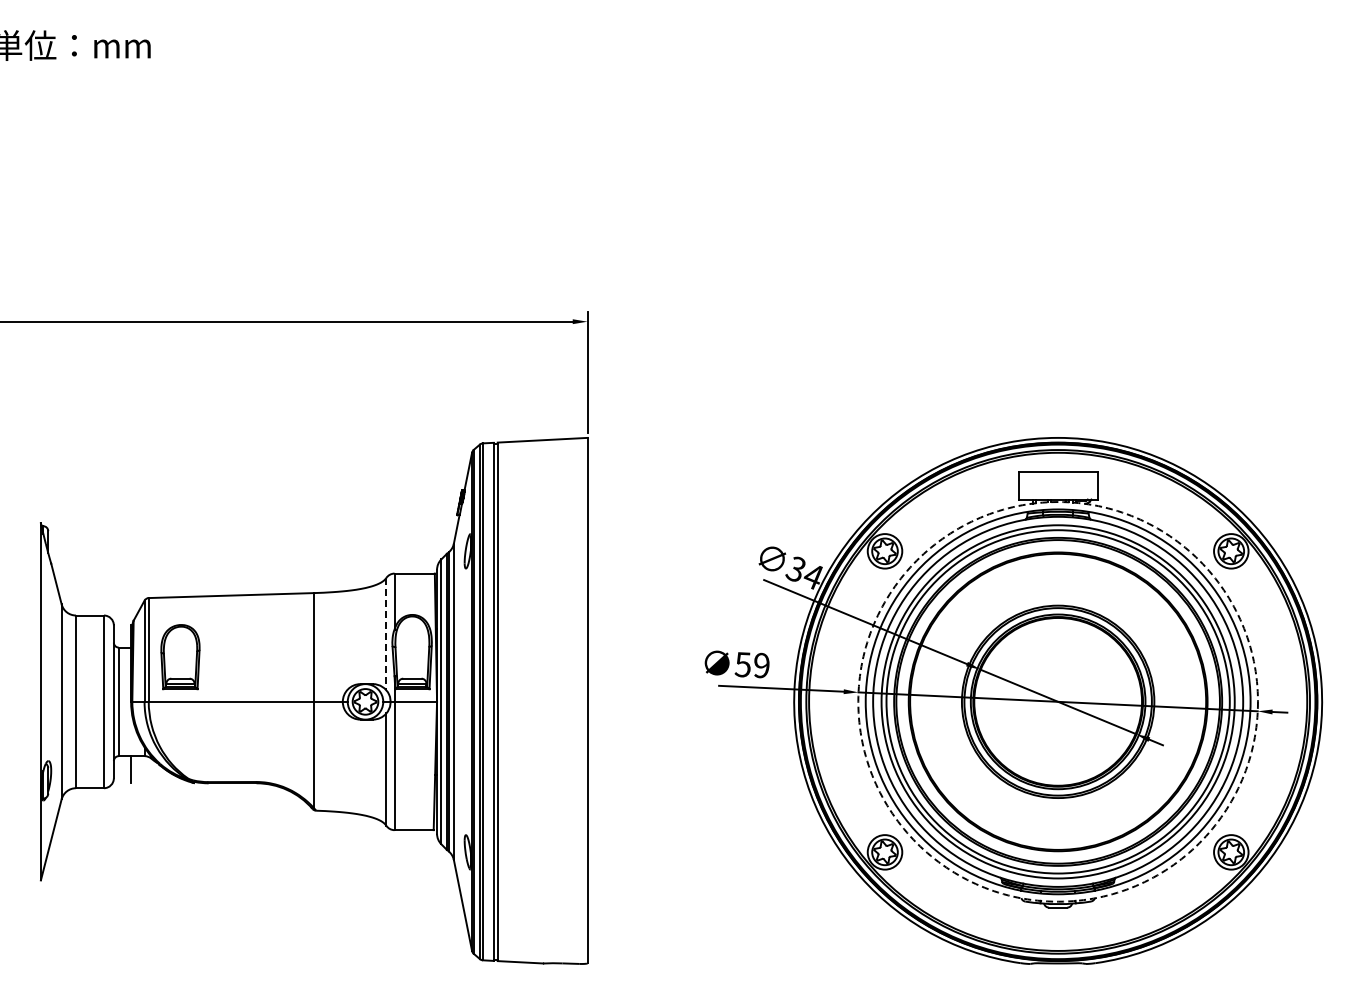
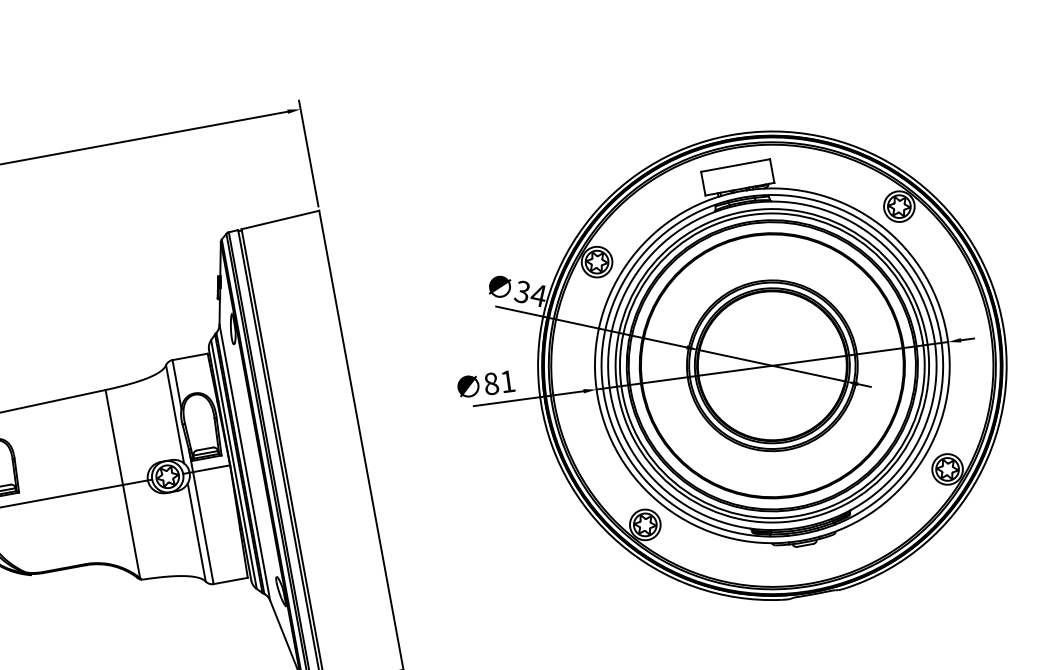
line: (386, 634) -> (175, 414), dashed -> solid
text: (751, 665) -> (498, 383), 59 -> 81
circle: (1057, 701) -> (771, 365), dashed -> solid

